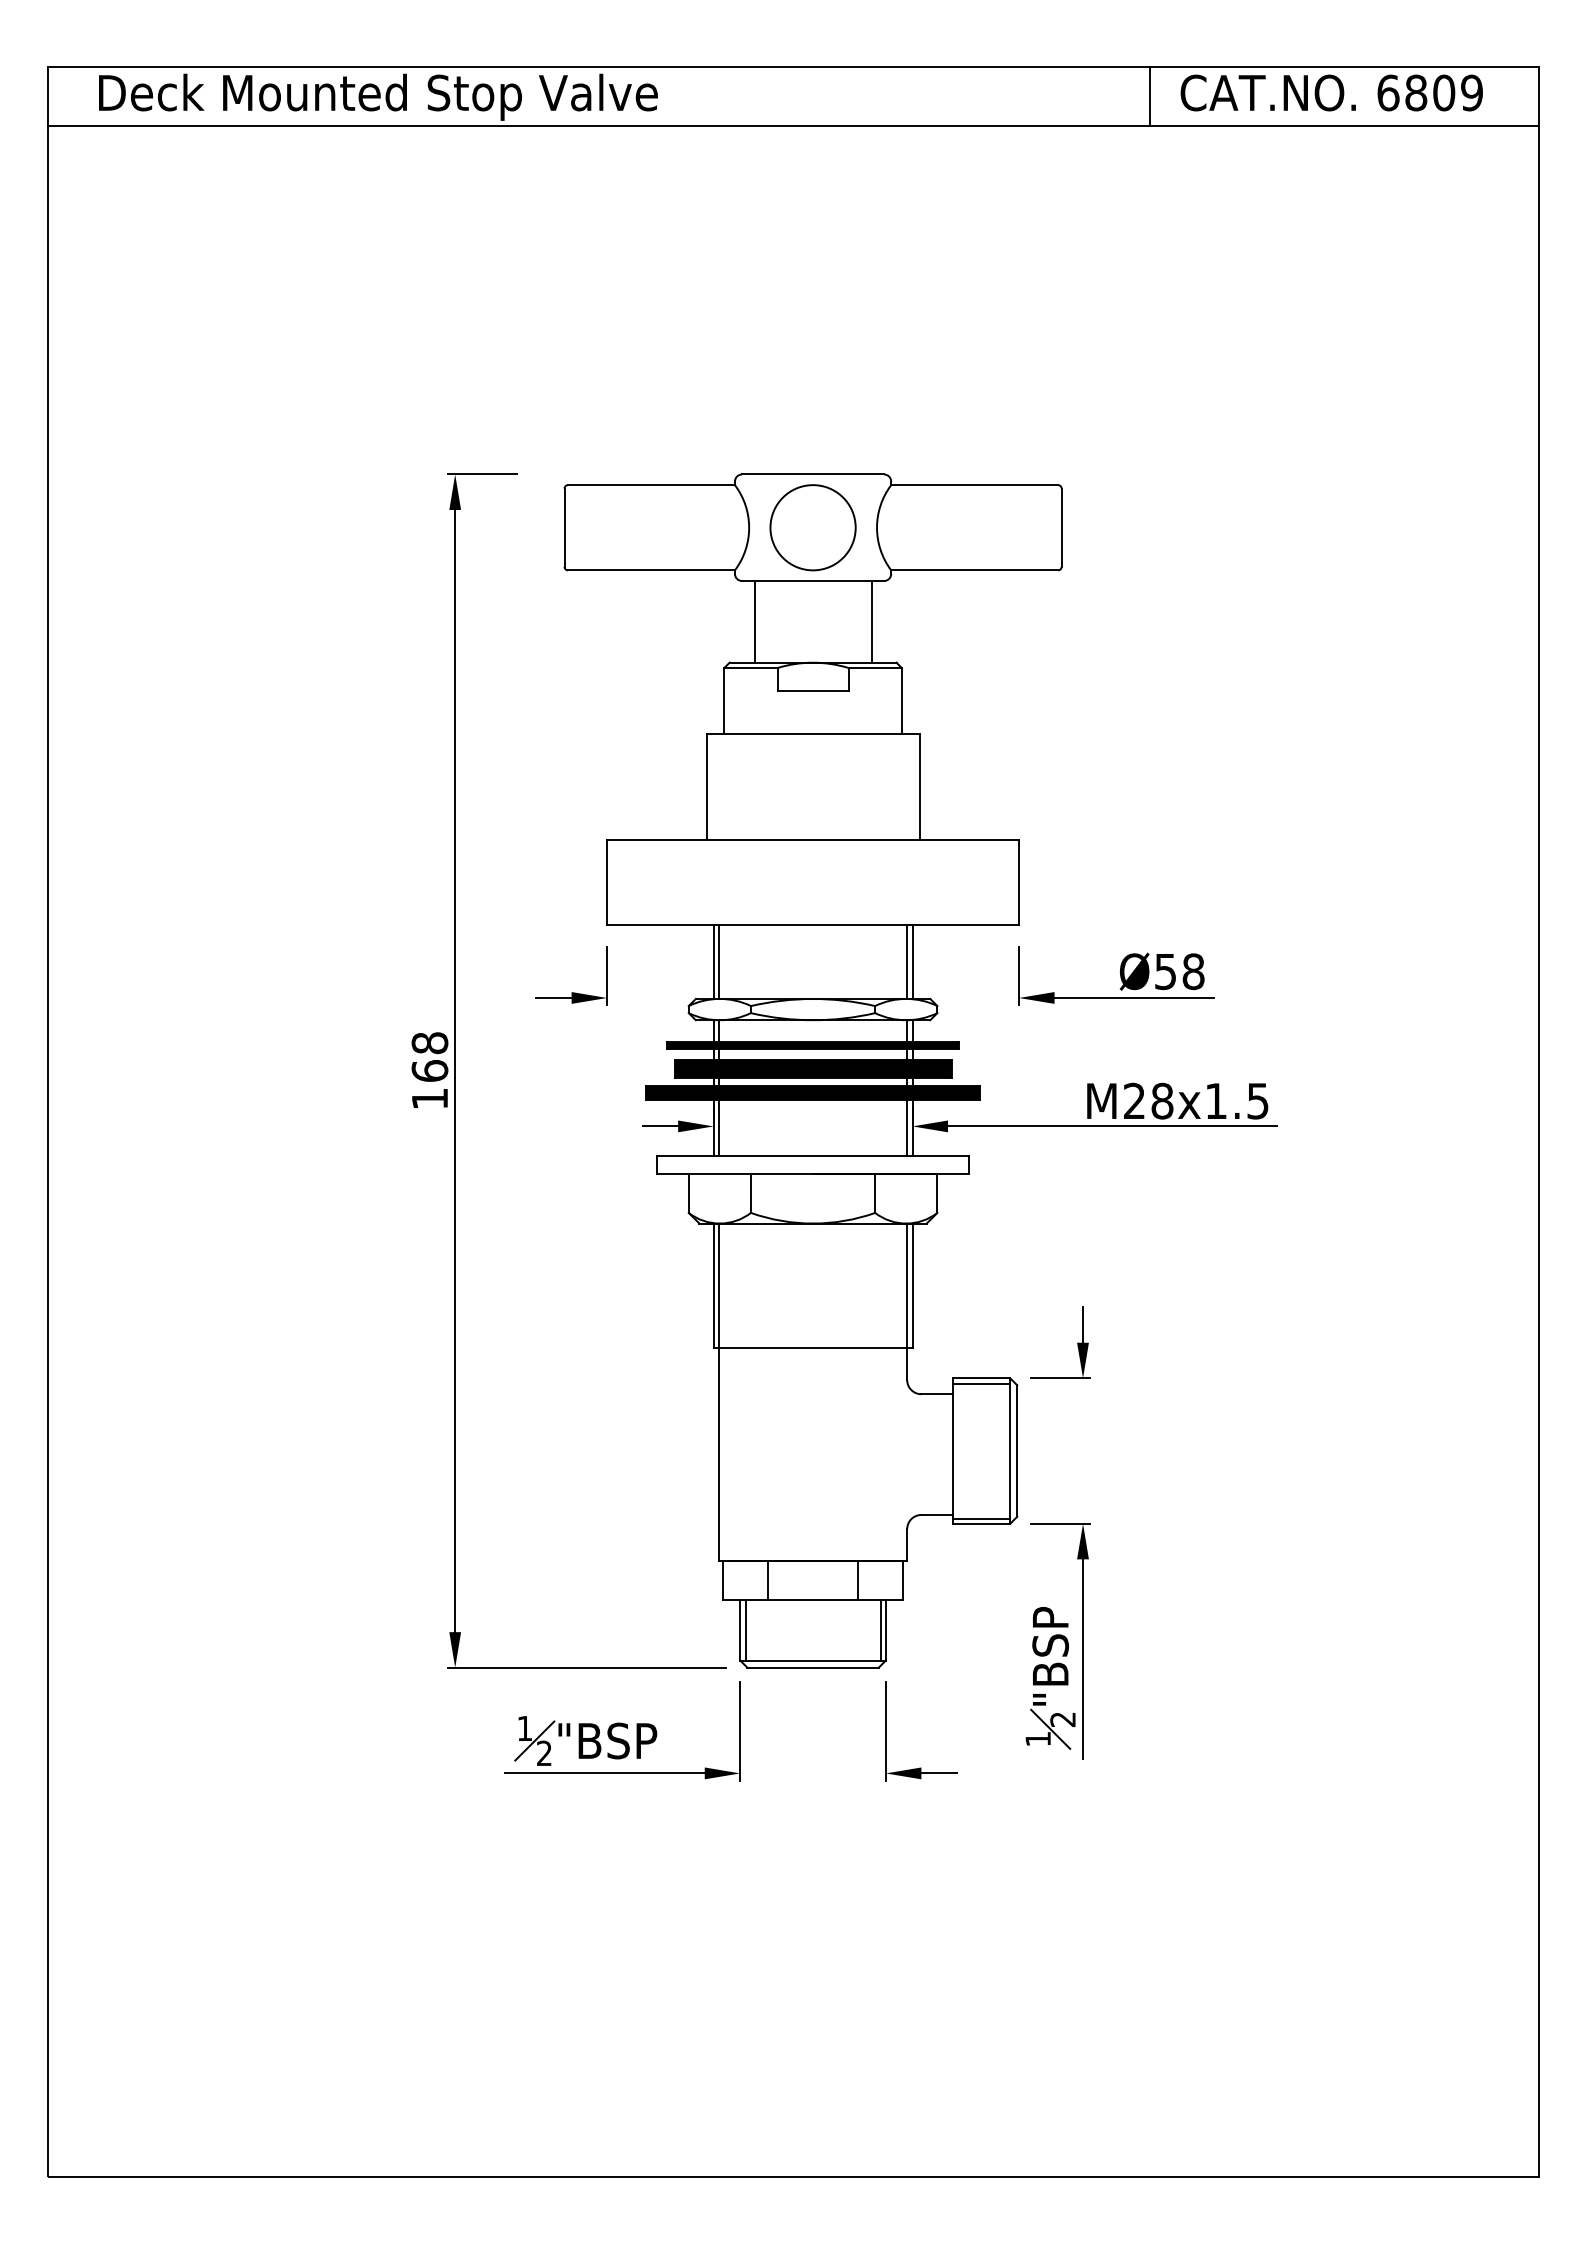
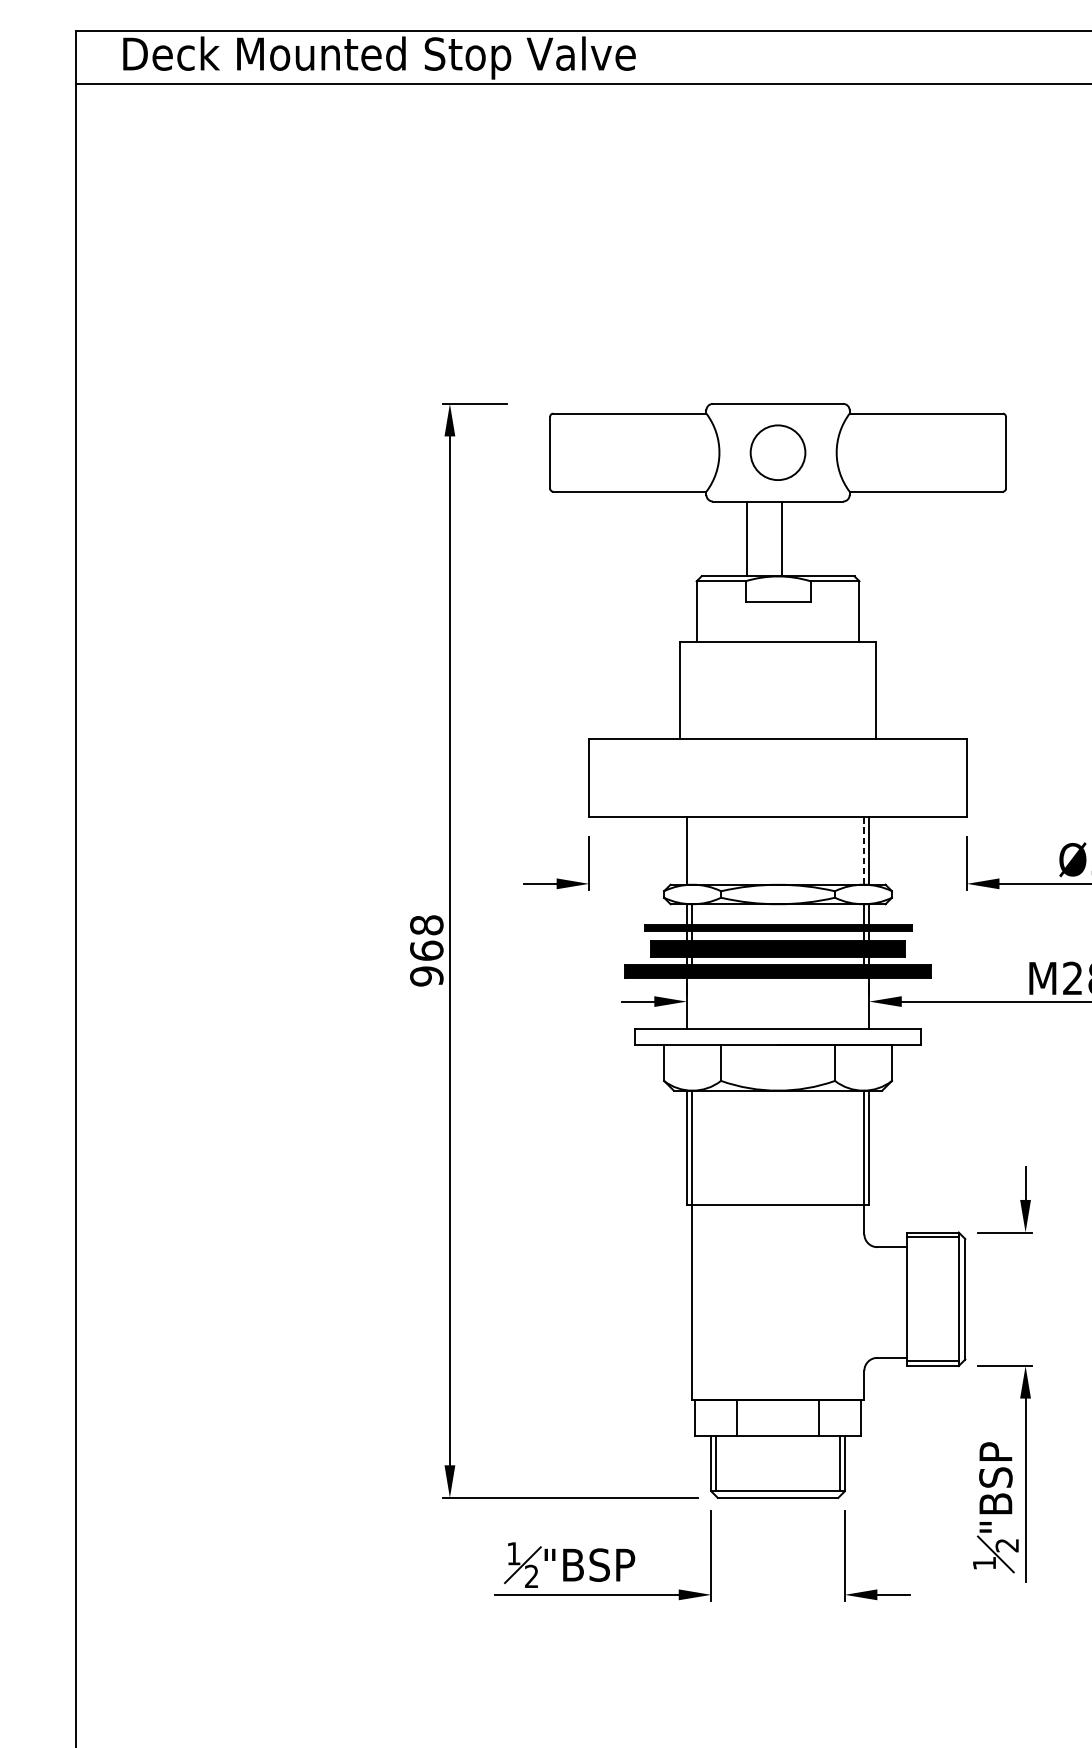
line: (1150, 96) -> (1087, 57), removed
circle: (812, 527) -> (777, 452), size x0.7
line: (754, 621) -> (782, 538), moved
line: (871, 621) -> (746, 538), moved
line: (718, 961) -> (691, 850), removed
line: (907, 962) -> (864, 851), solid -> dashed
text: (429, 1099) -> (426, 976), 168 -> 968
line: (718, 1128) -> (691, 1003), removed
line: (907, 1128) -> (864, 1003), removed

